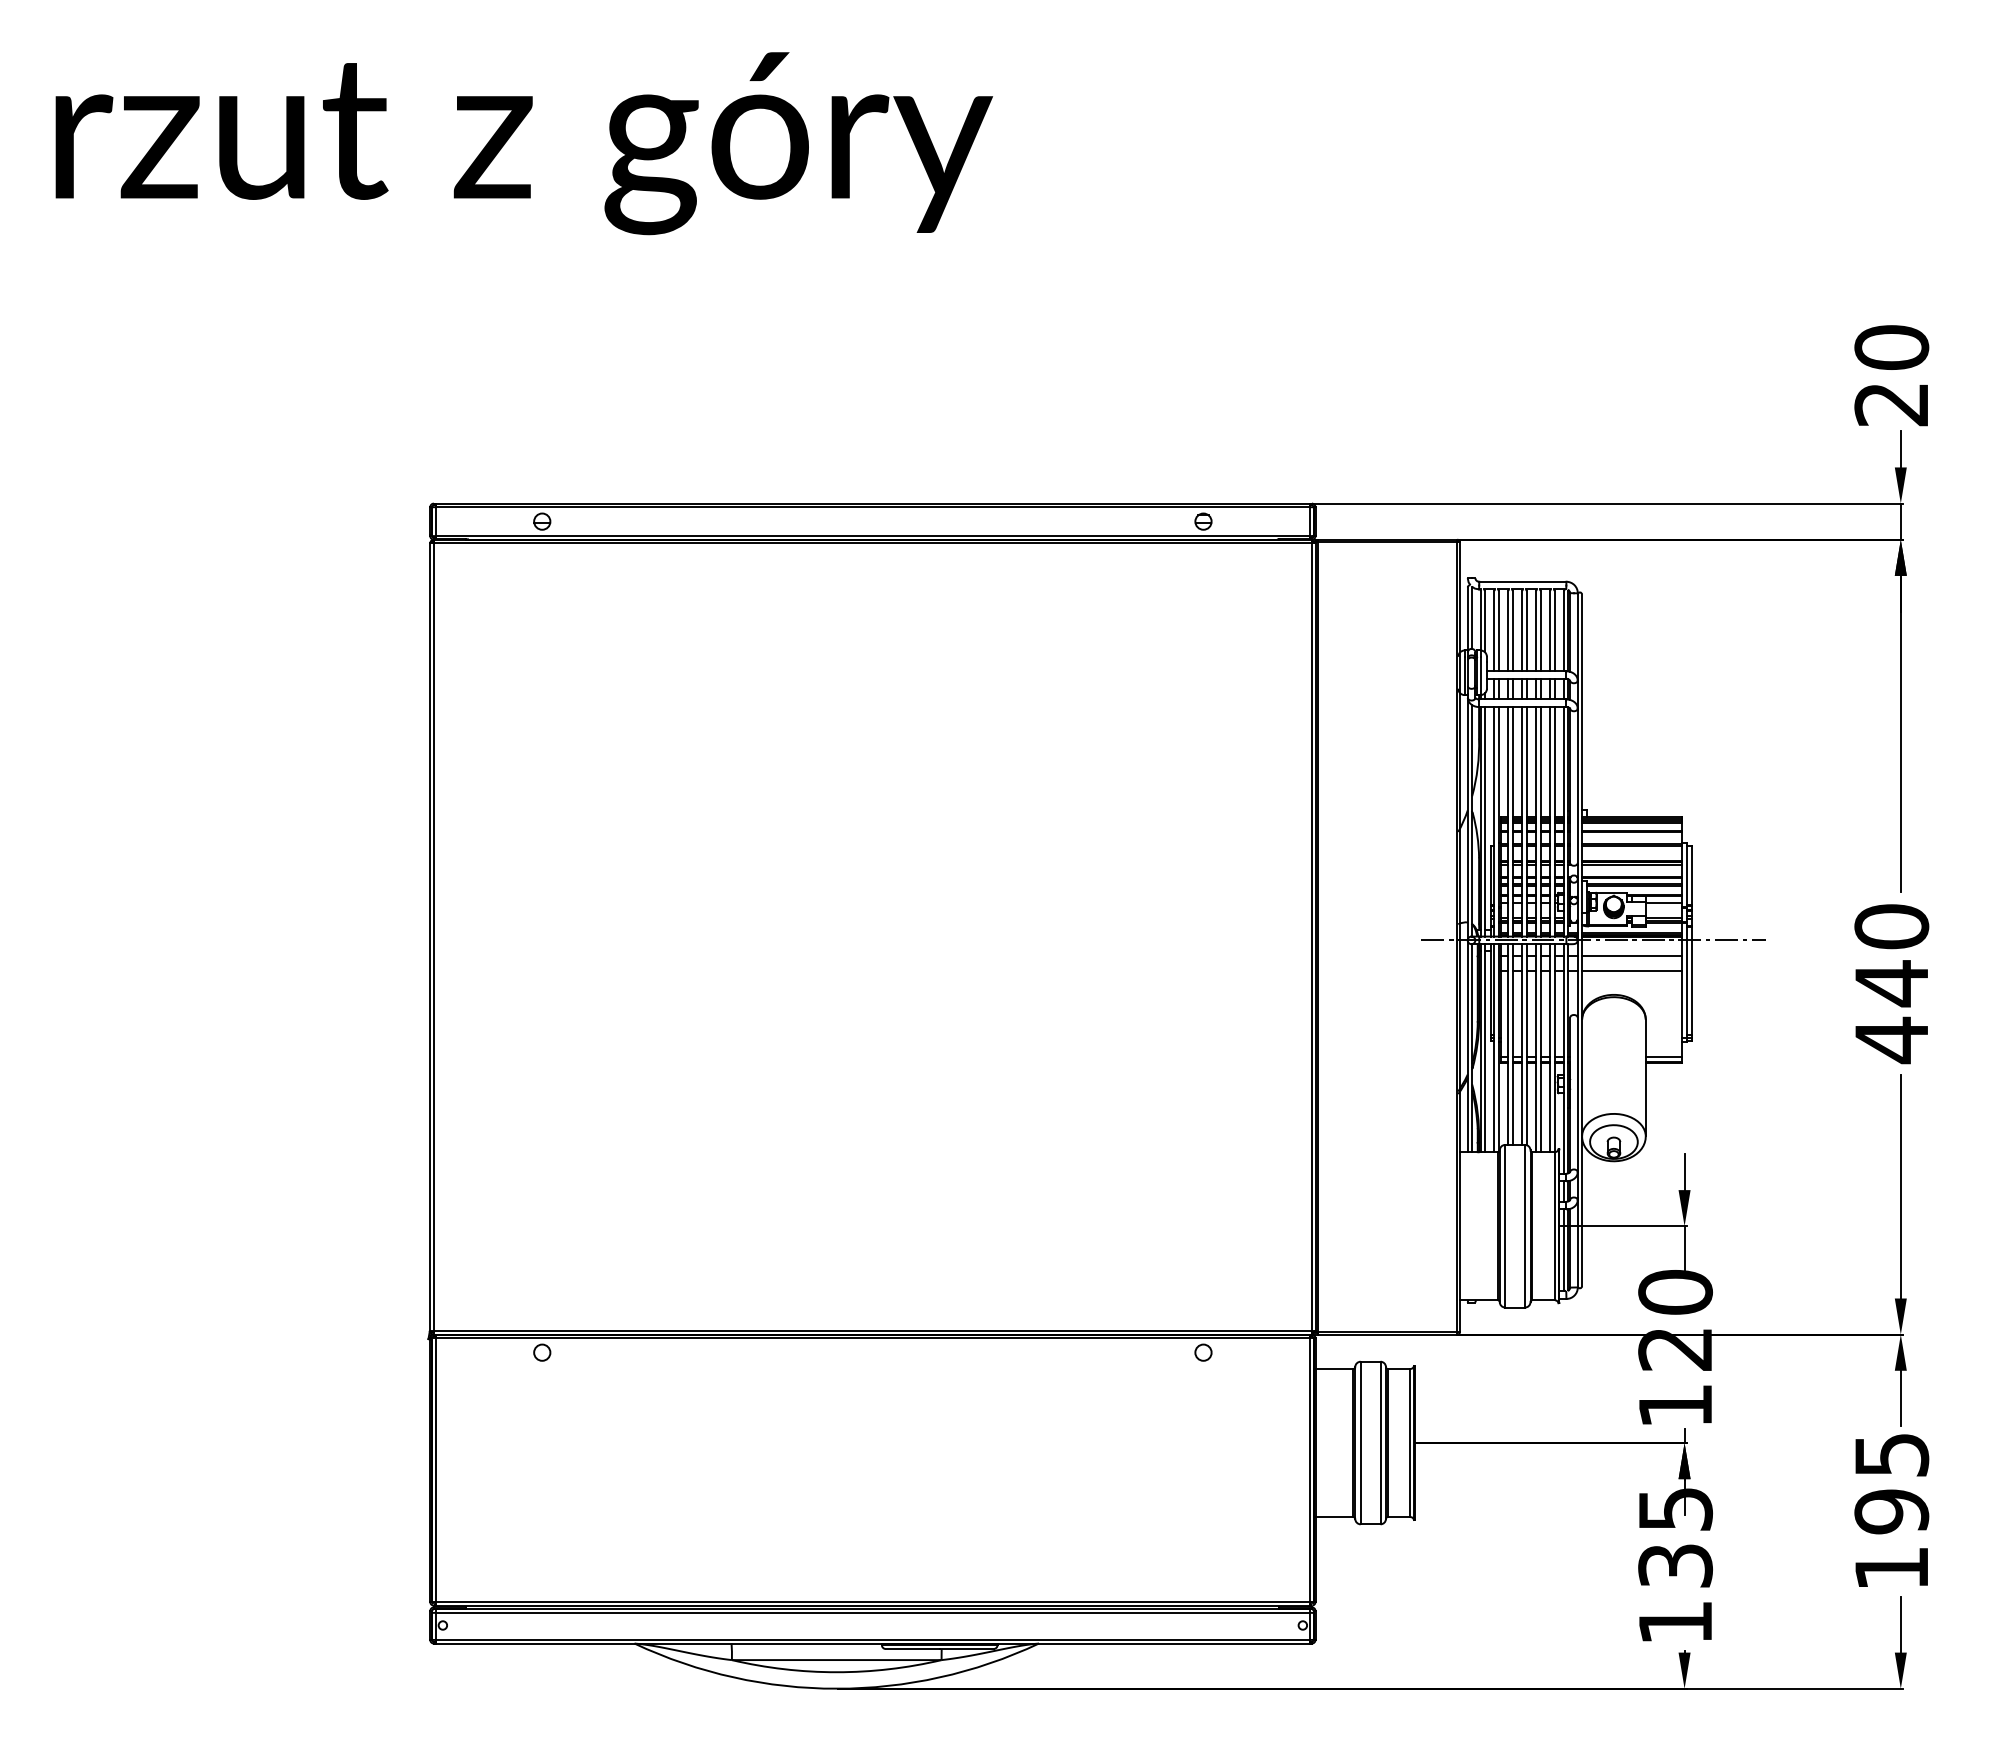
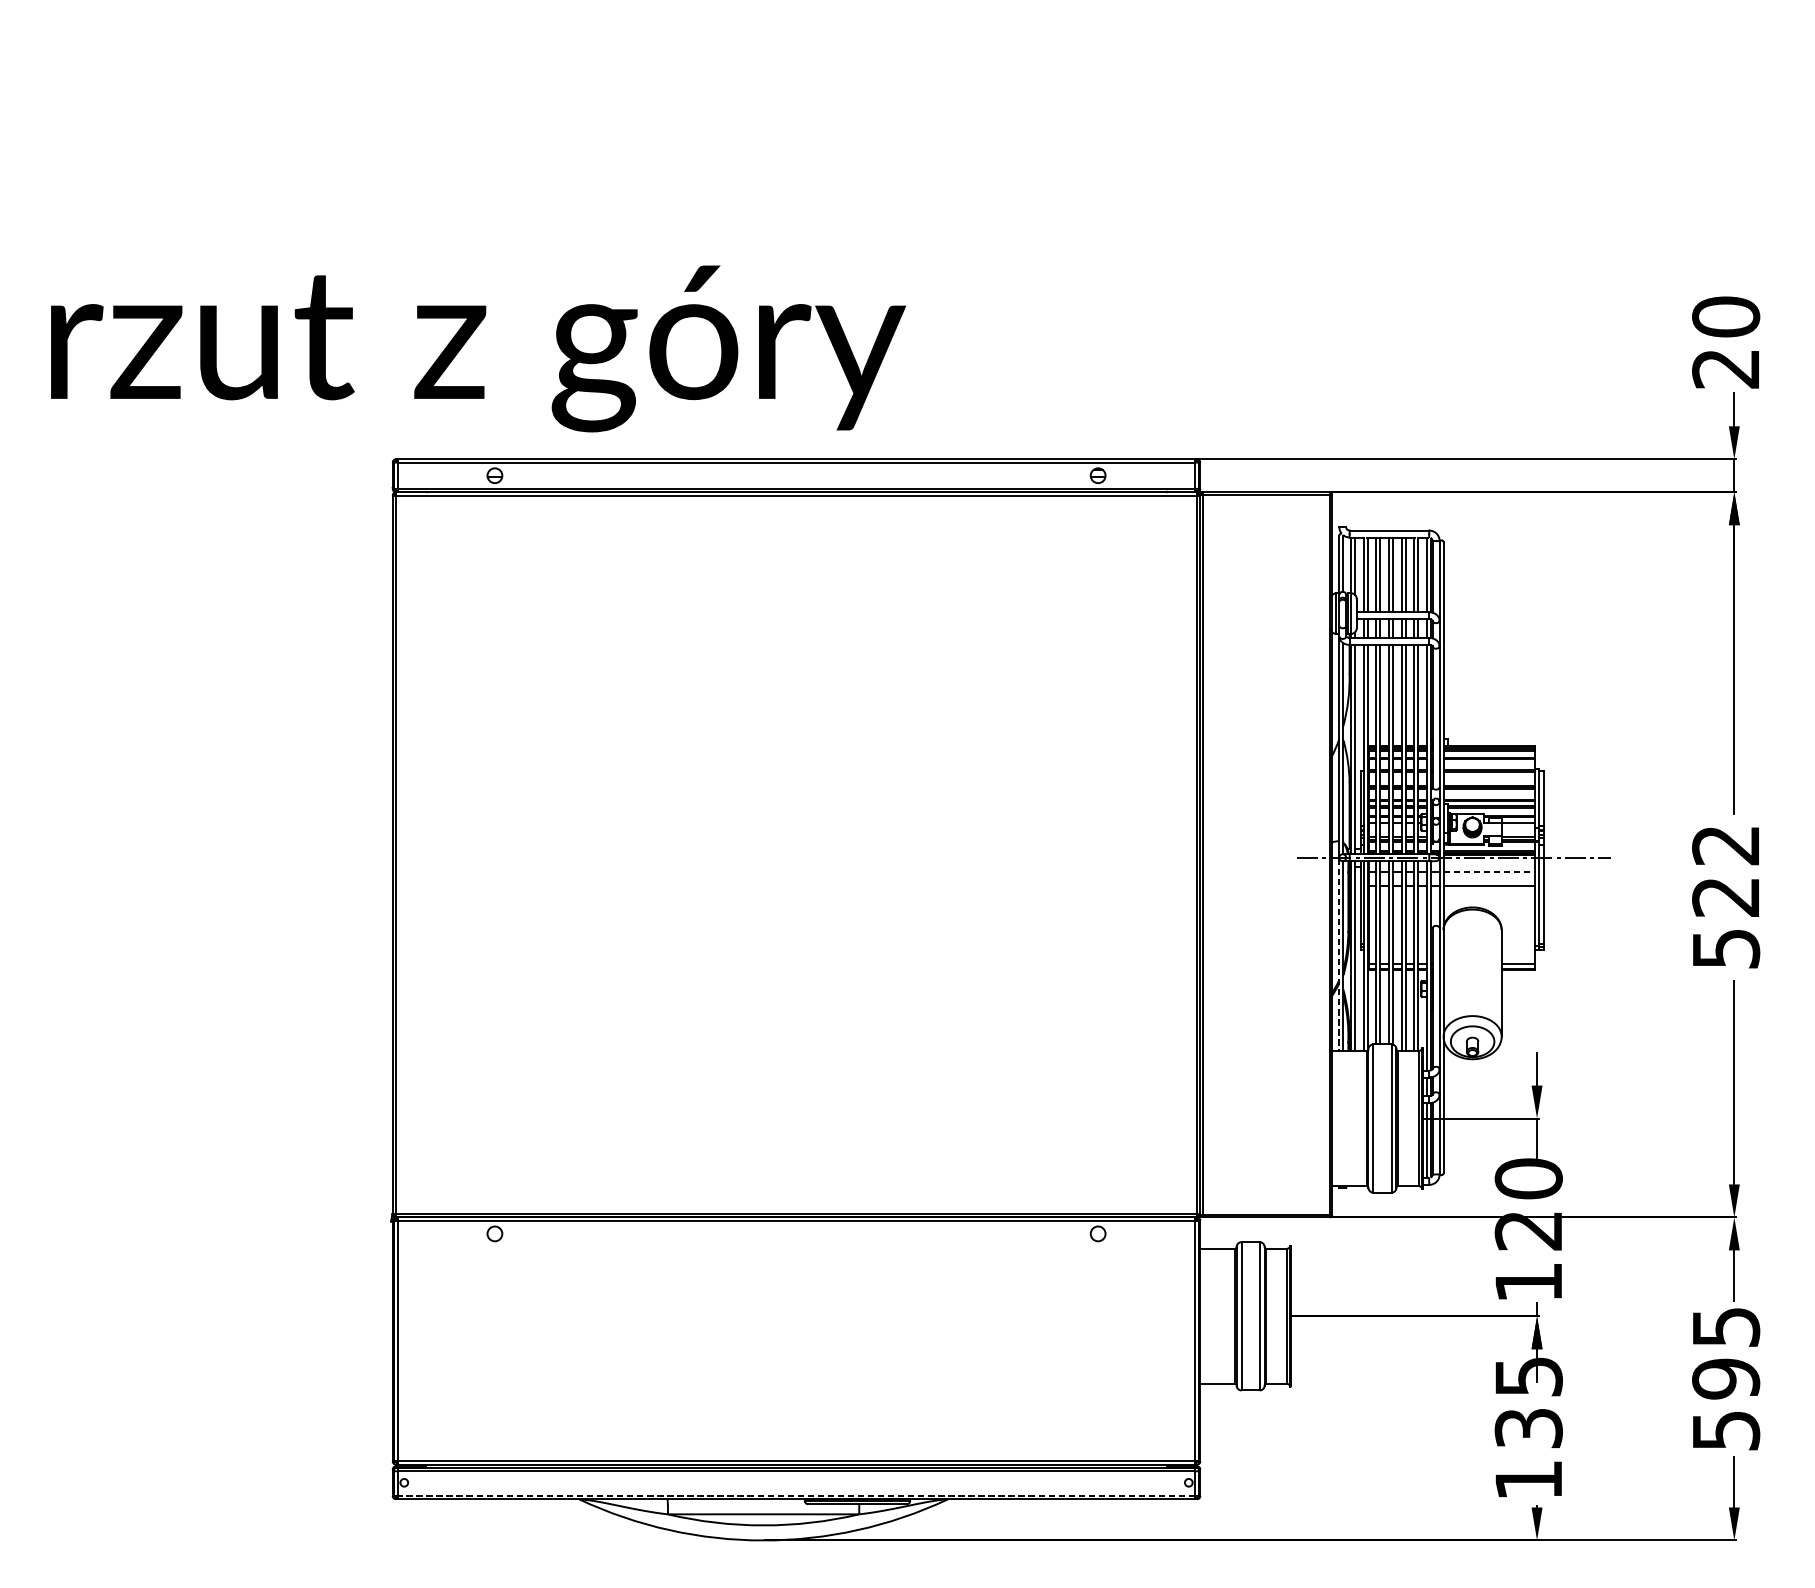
text: (523, 143) -> (477, 348), moved
line: (1632, 955) -> (1489, 871), solid -> dashed
text: (1891, 984) -> (1725, 898), 440 -> 522
line: (1467, 1047) -> (1339, 955), solid -> dashed
text: (1892, 1568) -> (1726, 1430), 195 -> 595
line: (872, 1639) -> (796, 1495), solid -> dashed

